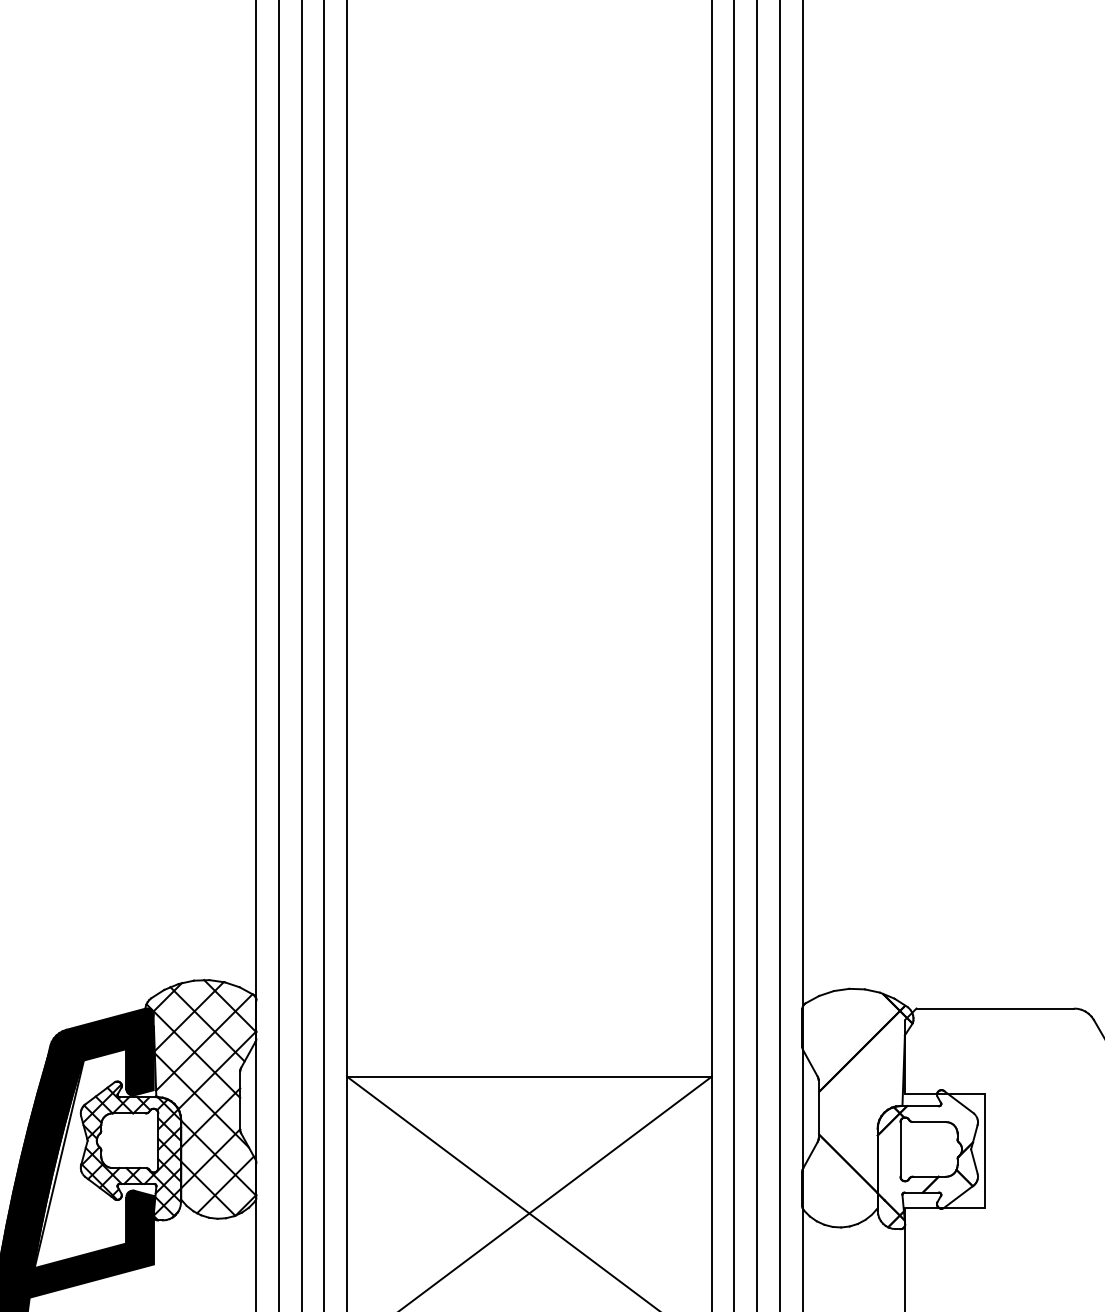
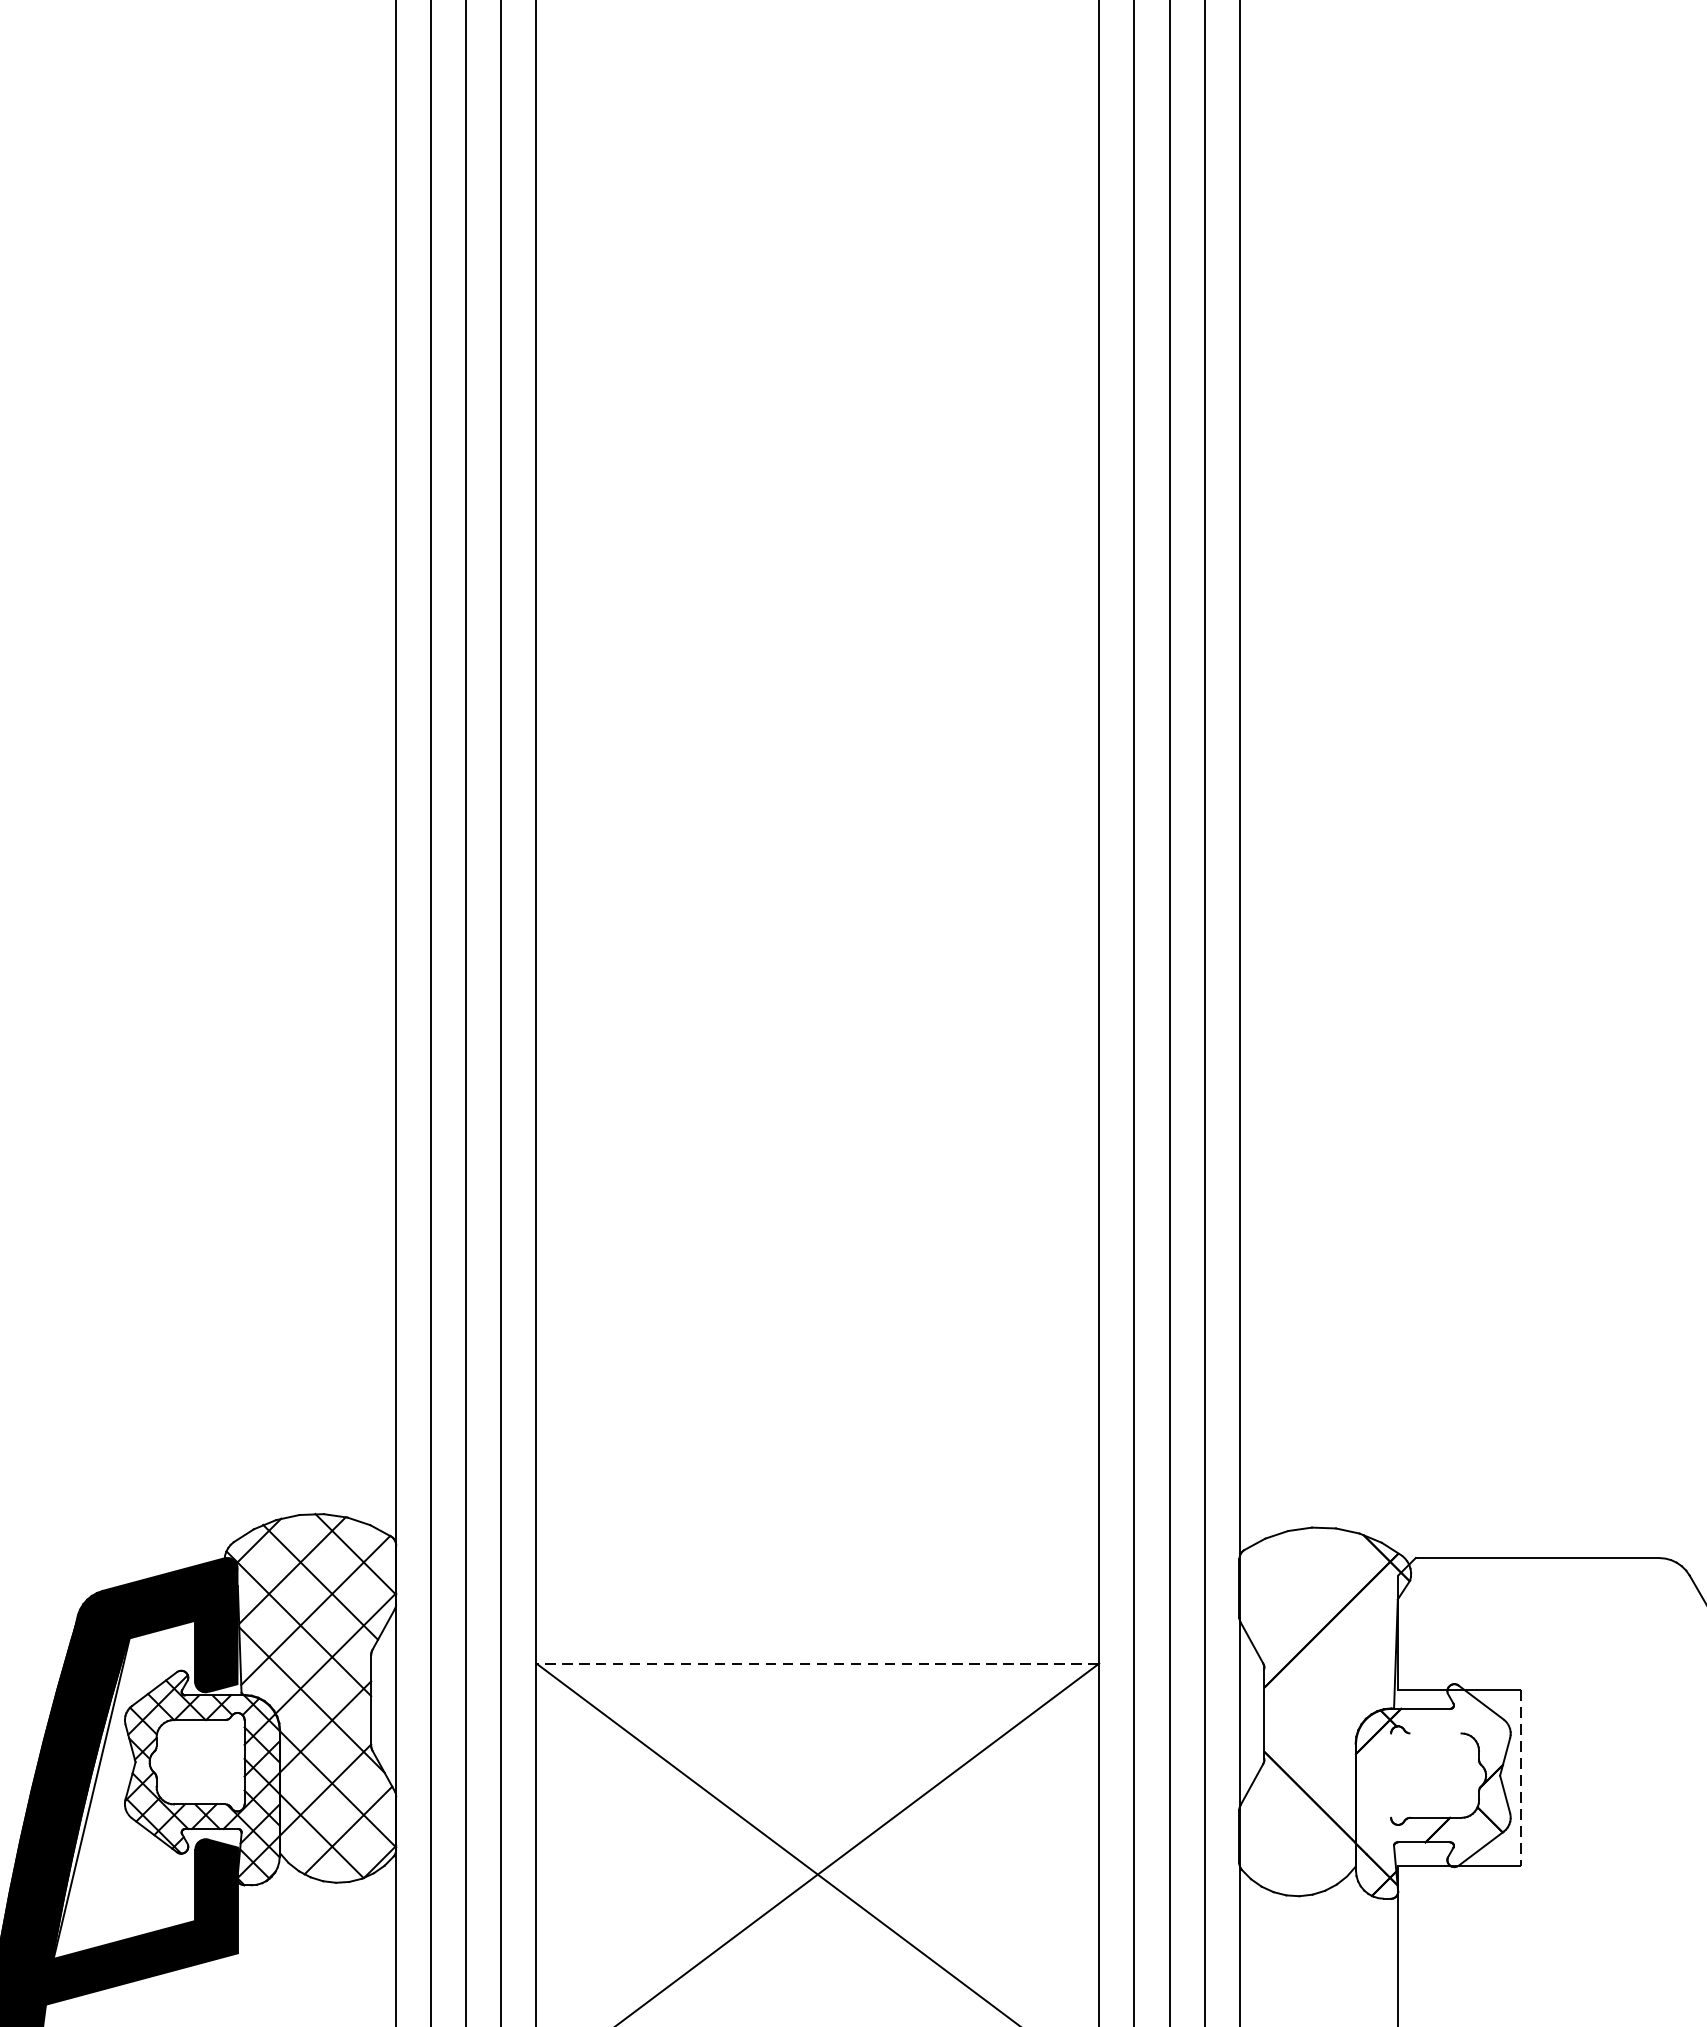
line: (528, 1076) -> (816, 1663), solid -> dashed
line: (929, 1122) -> (1435, 1734), removed
line: (900, 1149) -> (1391, 1775), removed
line: (984, 1150) -> (1520, 1777), solid -> dashed

